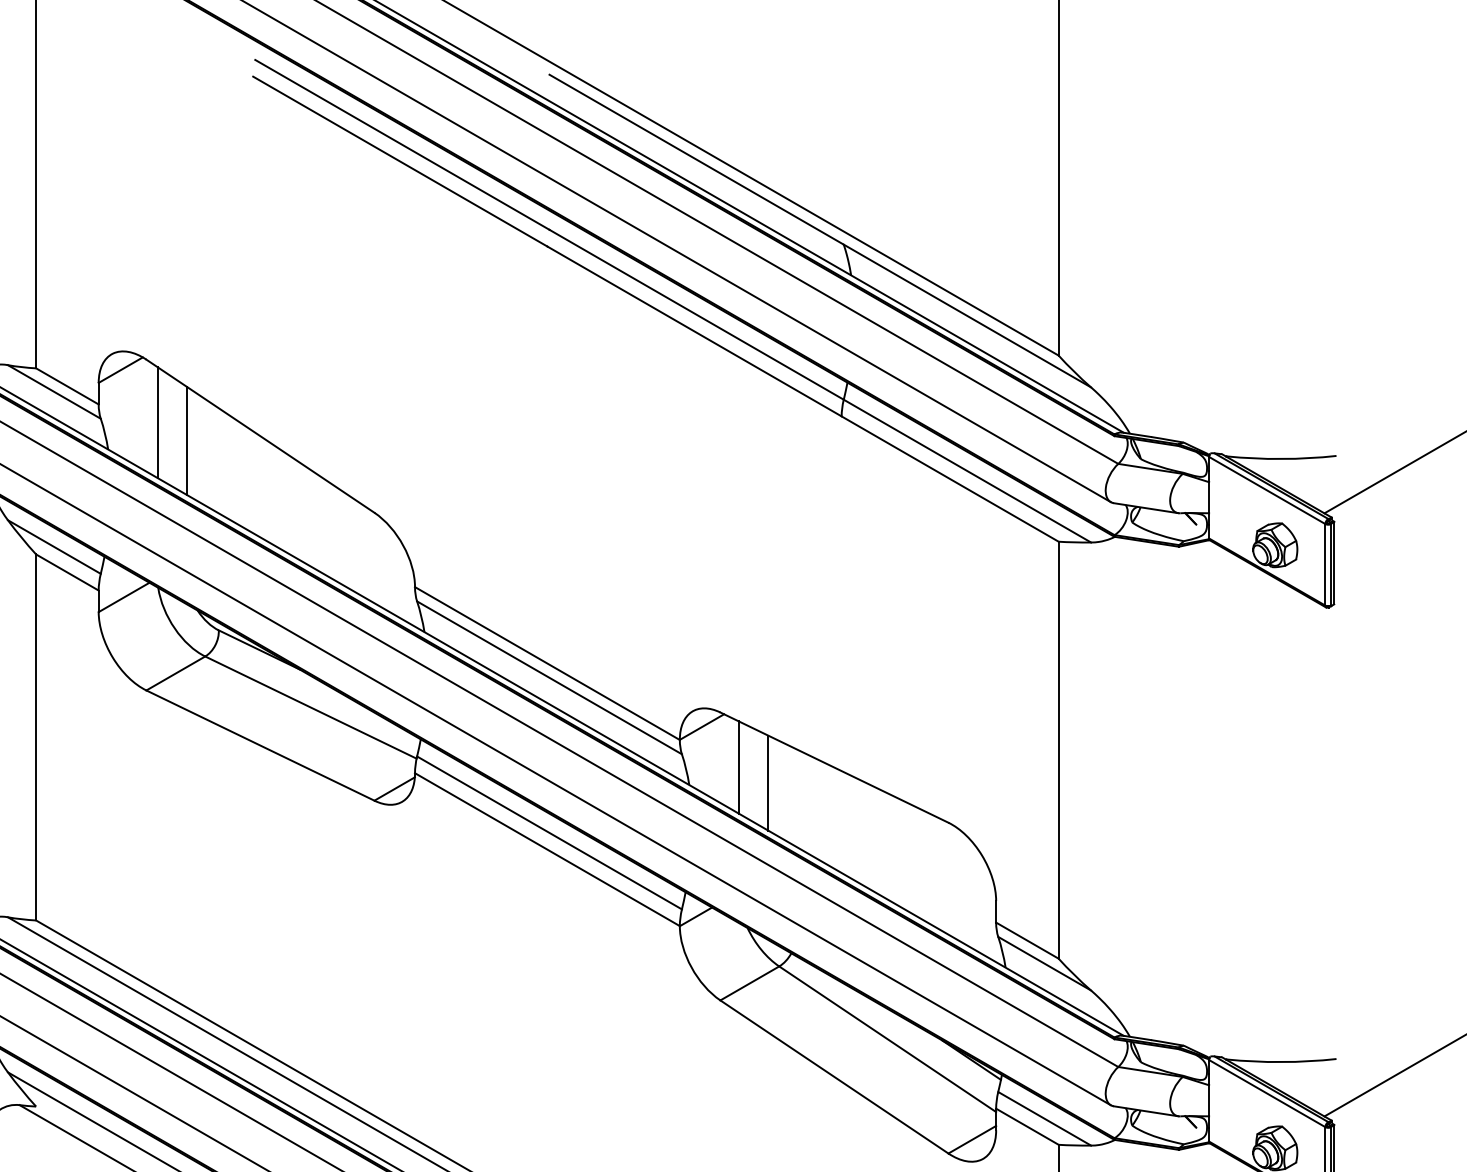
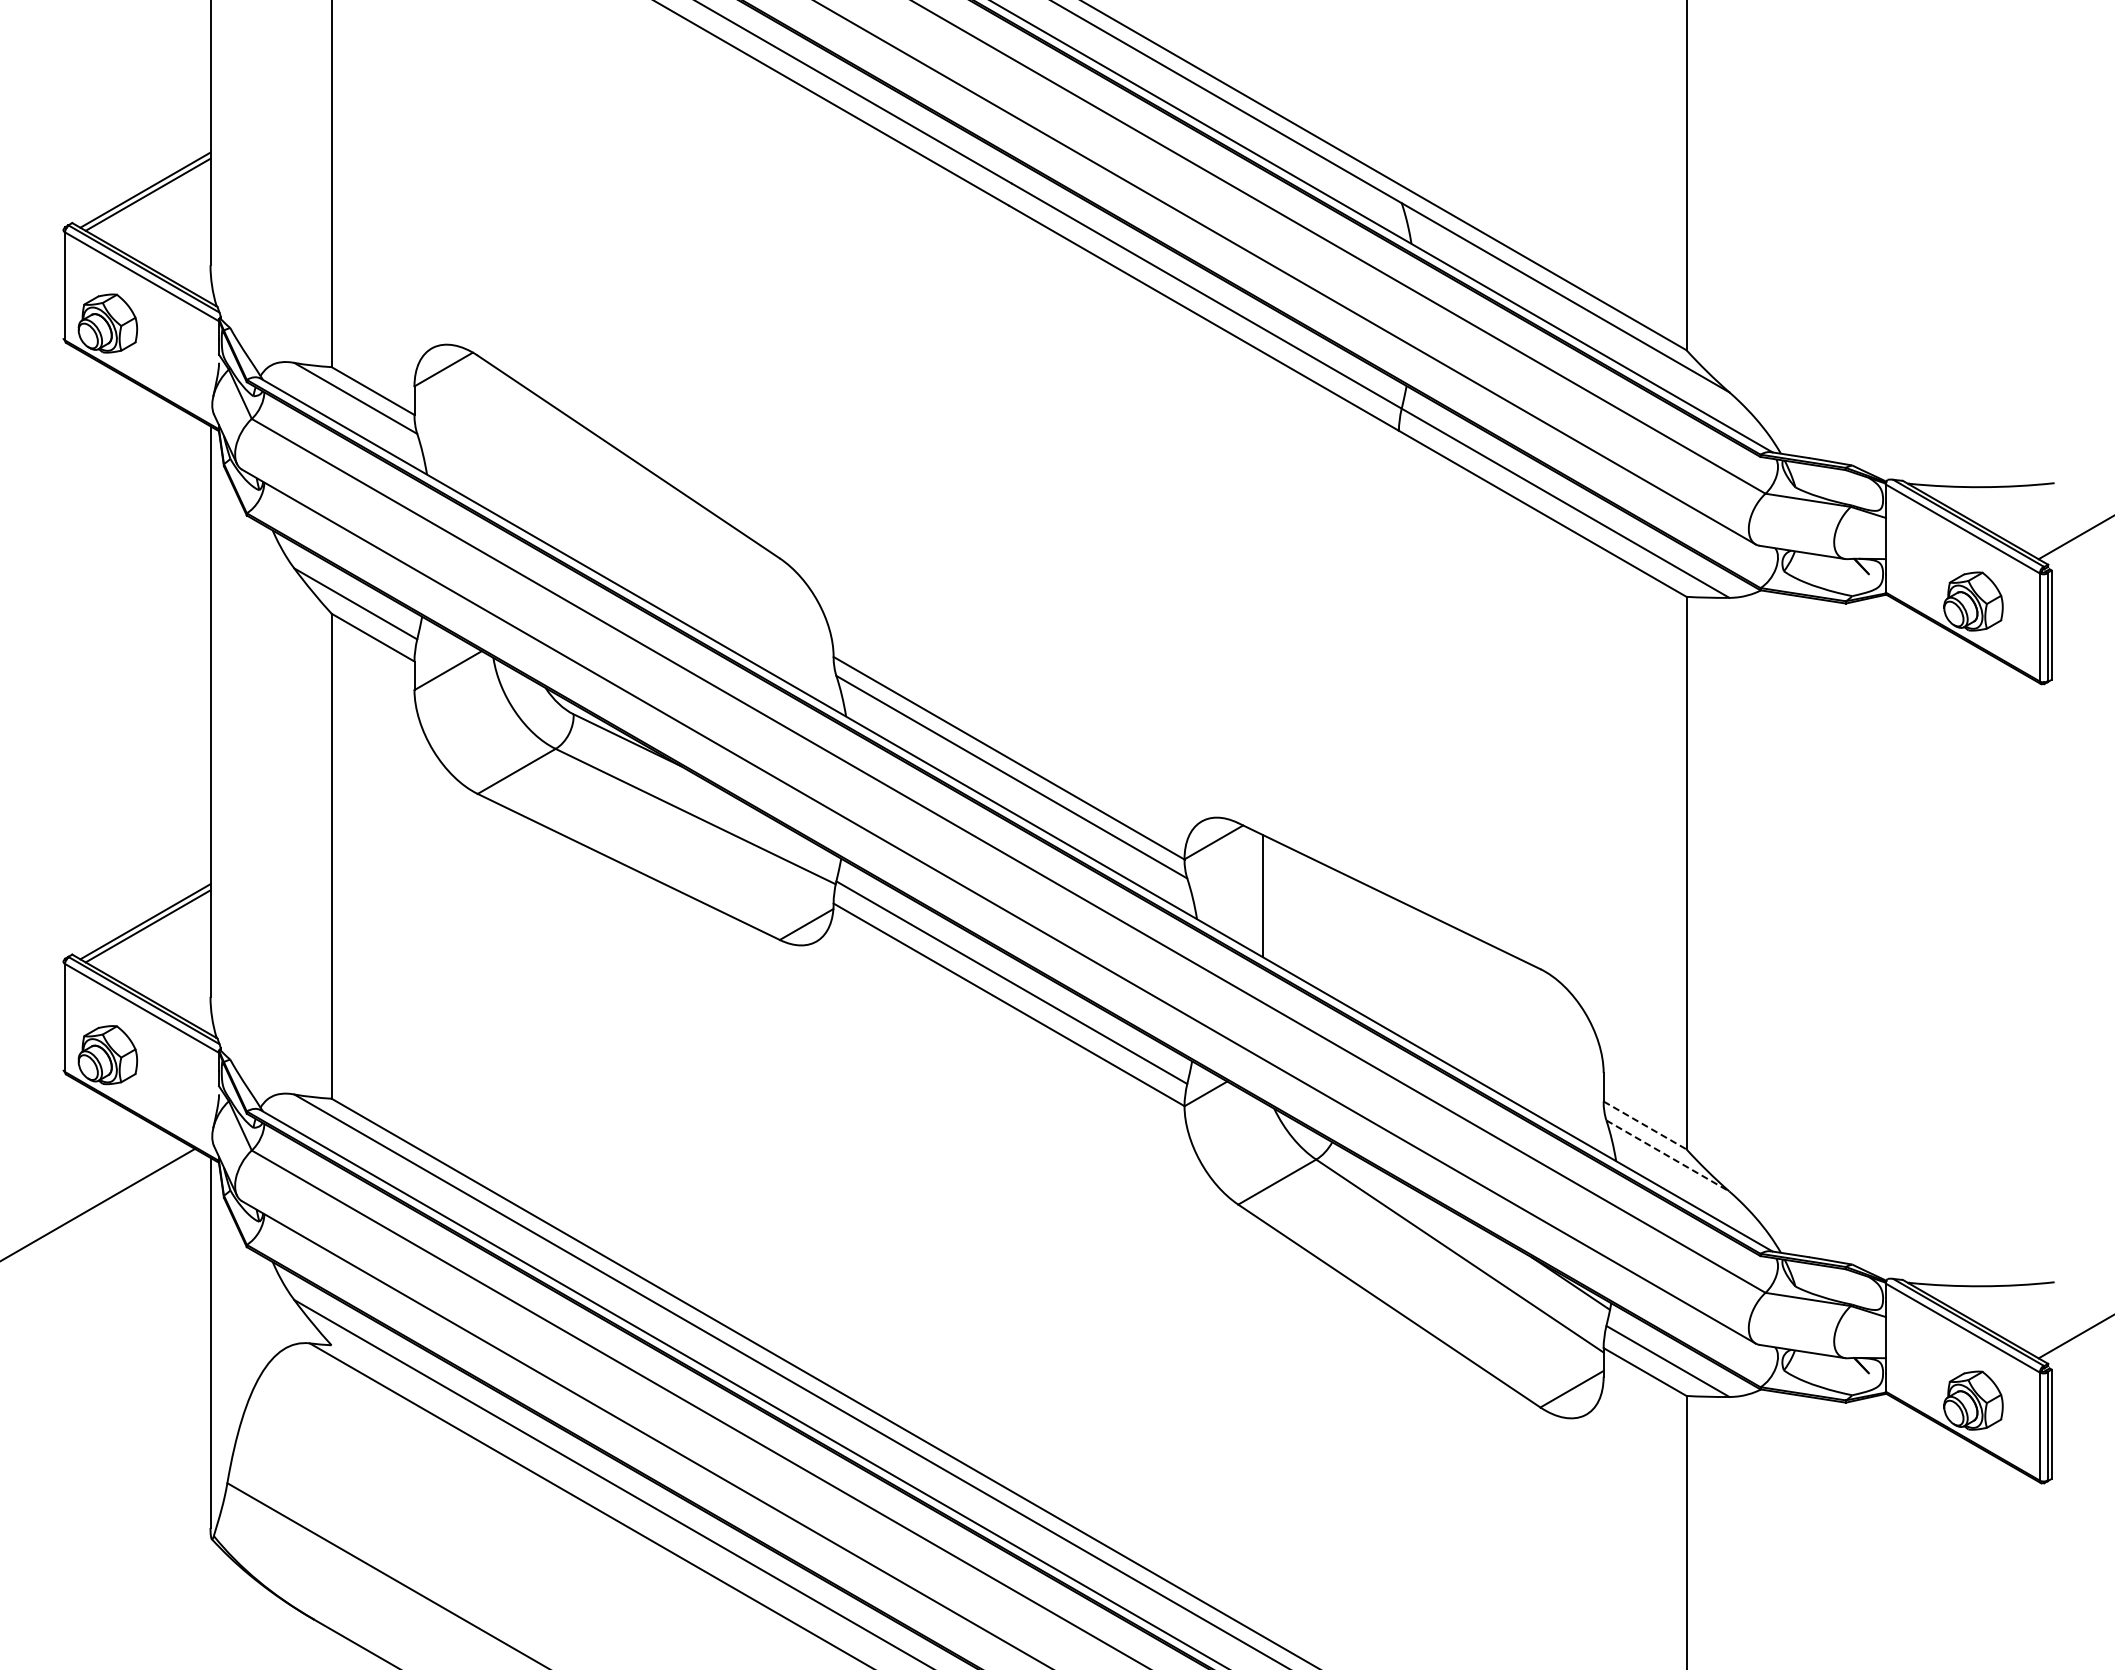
line: (157, 422) -> (492, 438), removed
line: (187, 440) -> (531, 462), removed
line: (768, 782) -> (1301, 916), removed
line: (1027, 940) -> (1645, 1125), solid -> dashed
line: (1045, 964) -> (1668, 1156), solid -> dashed

